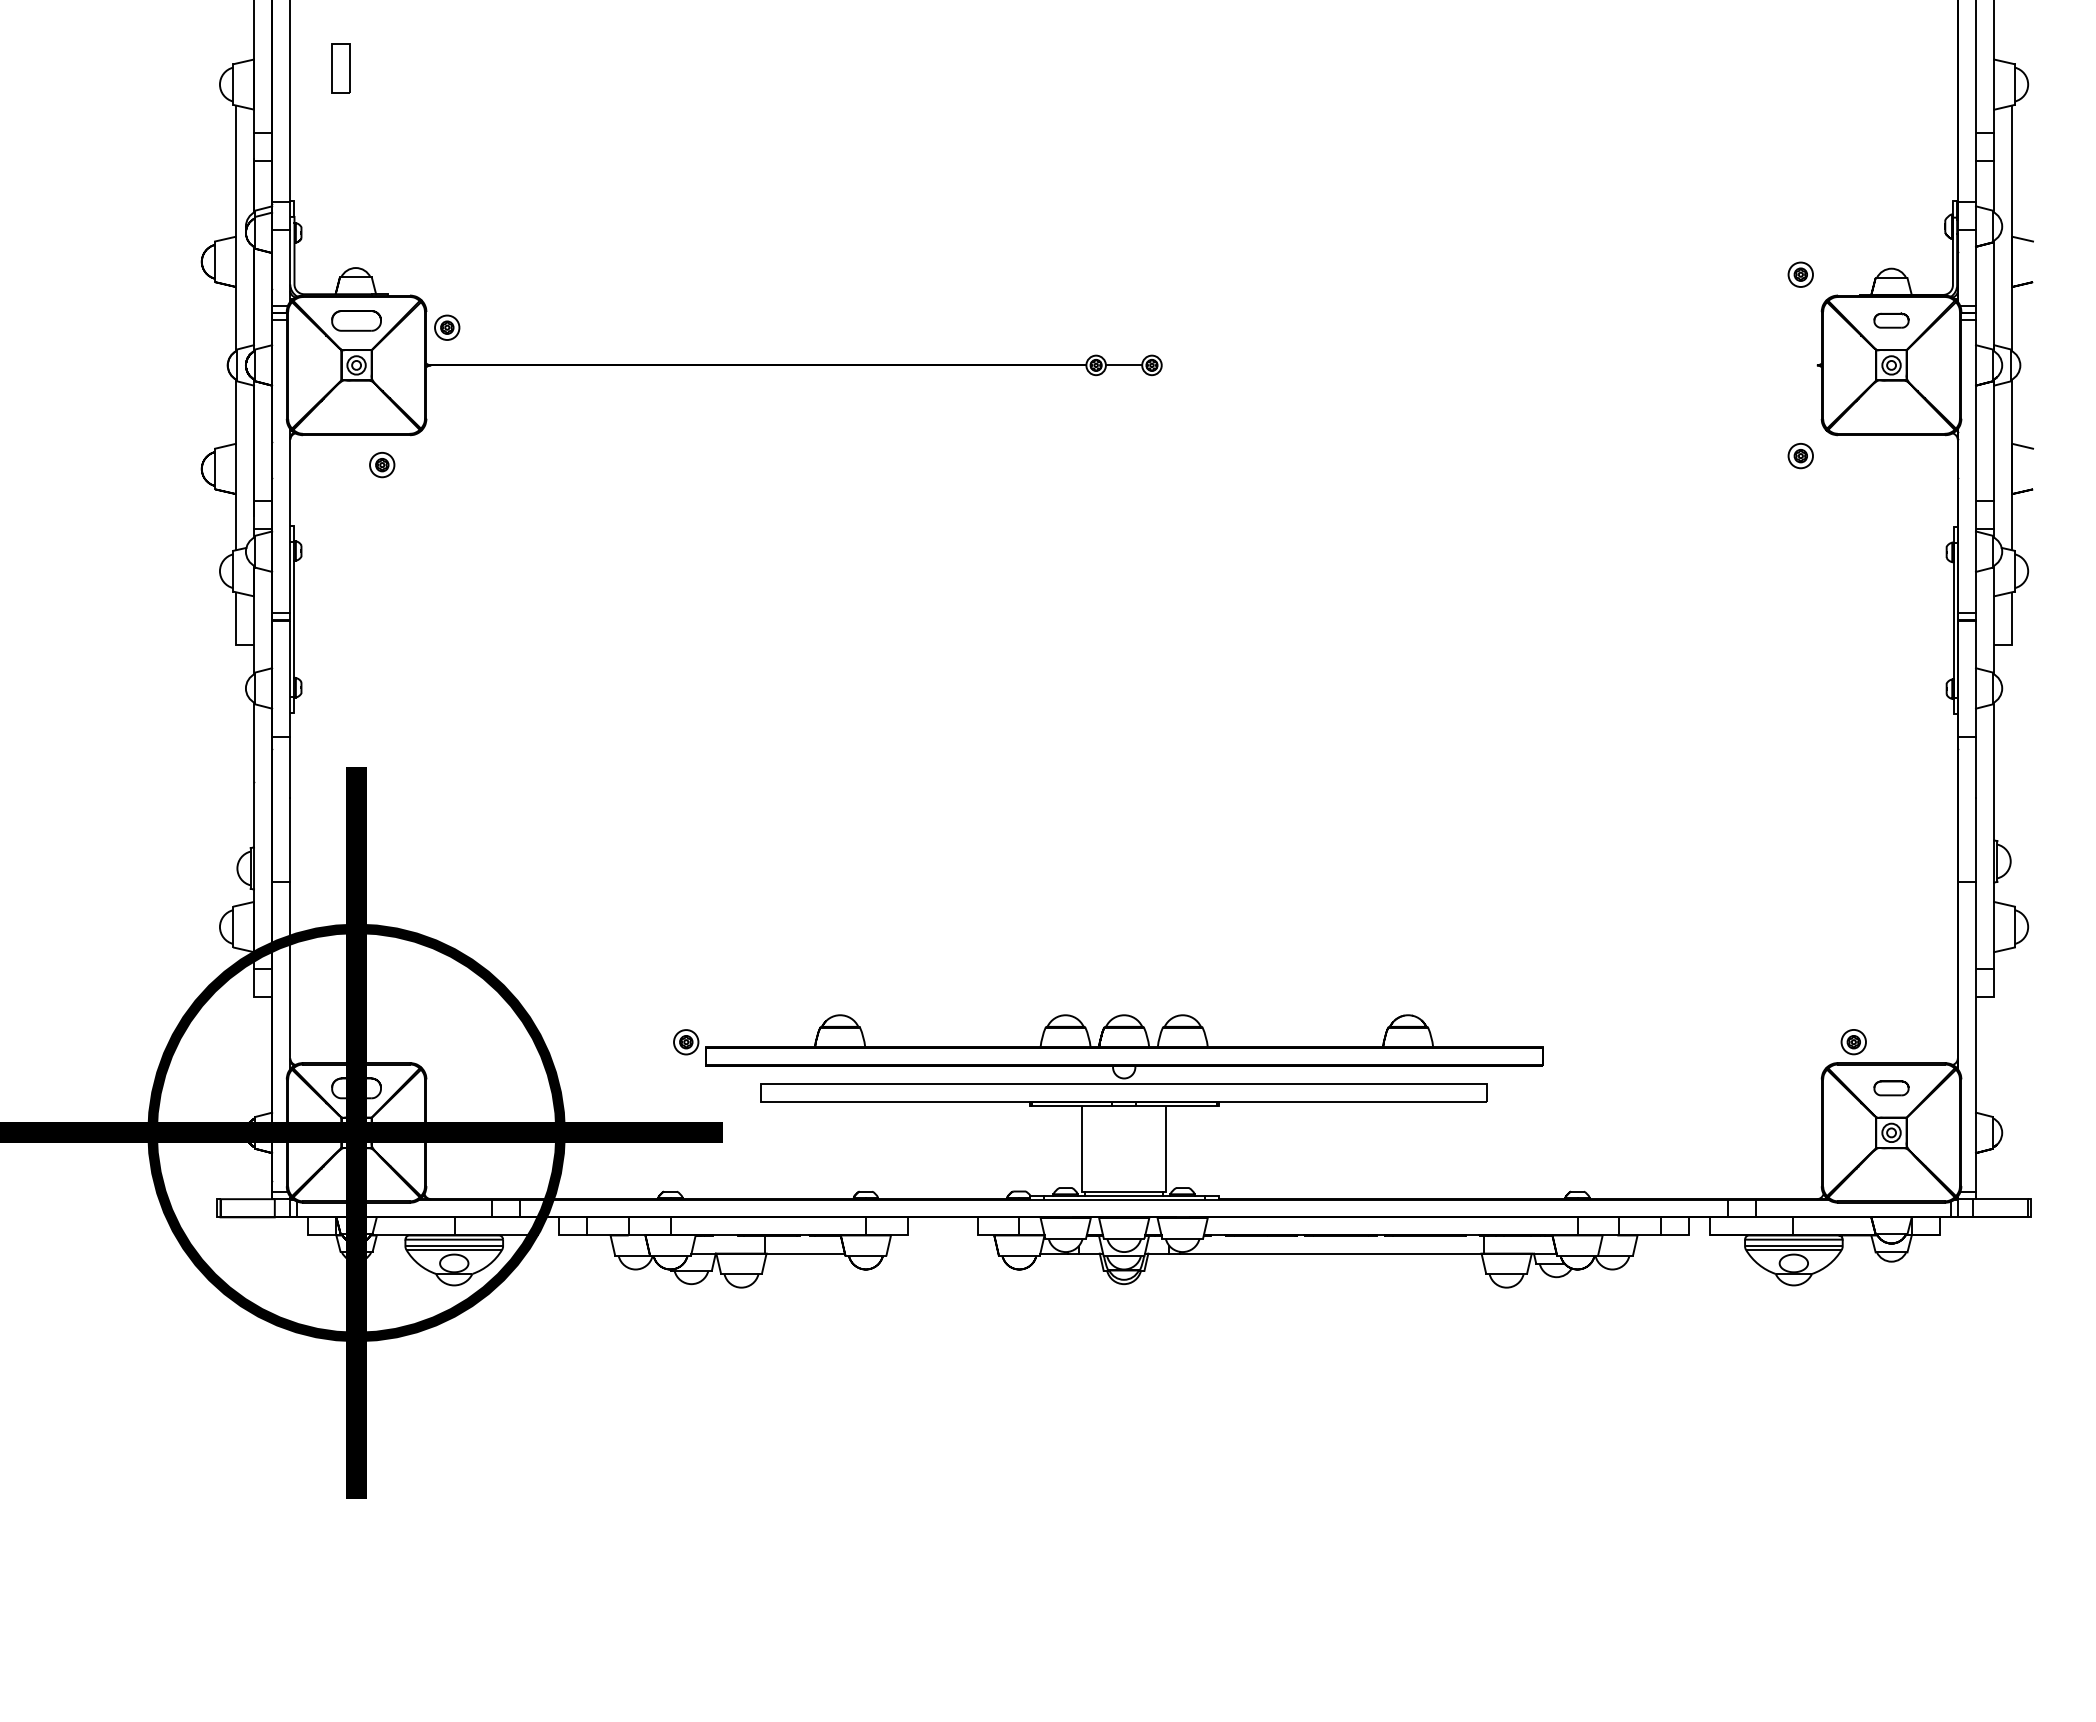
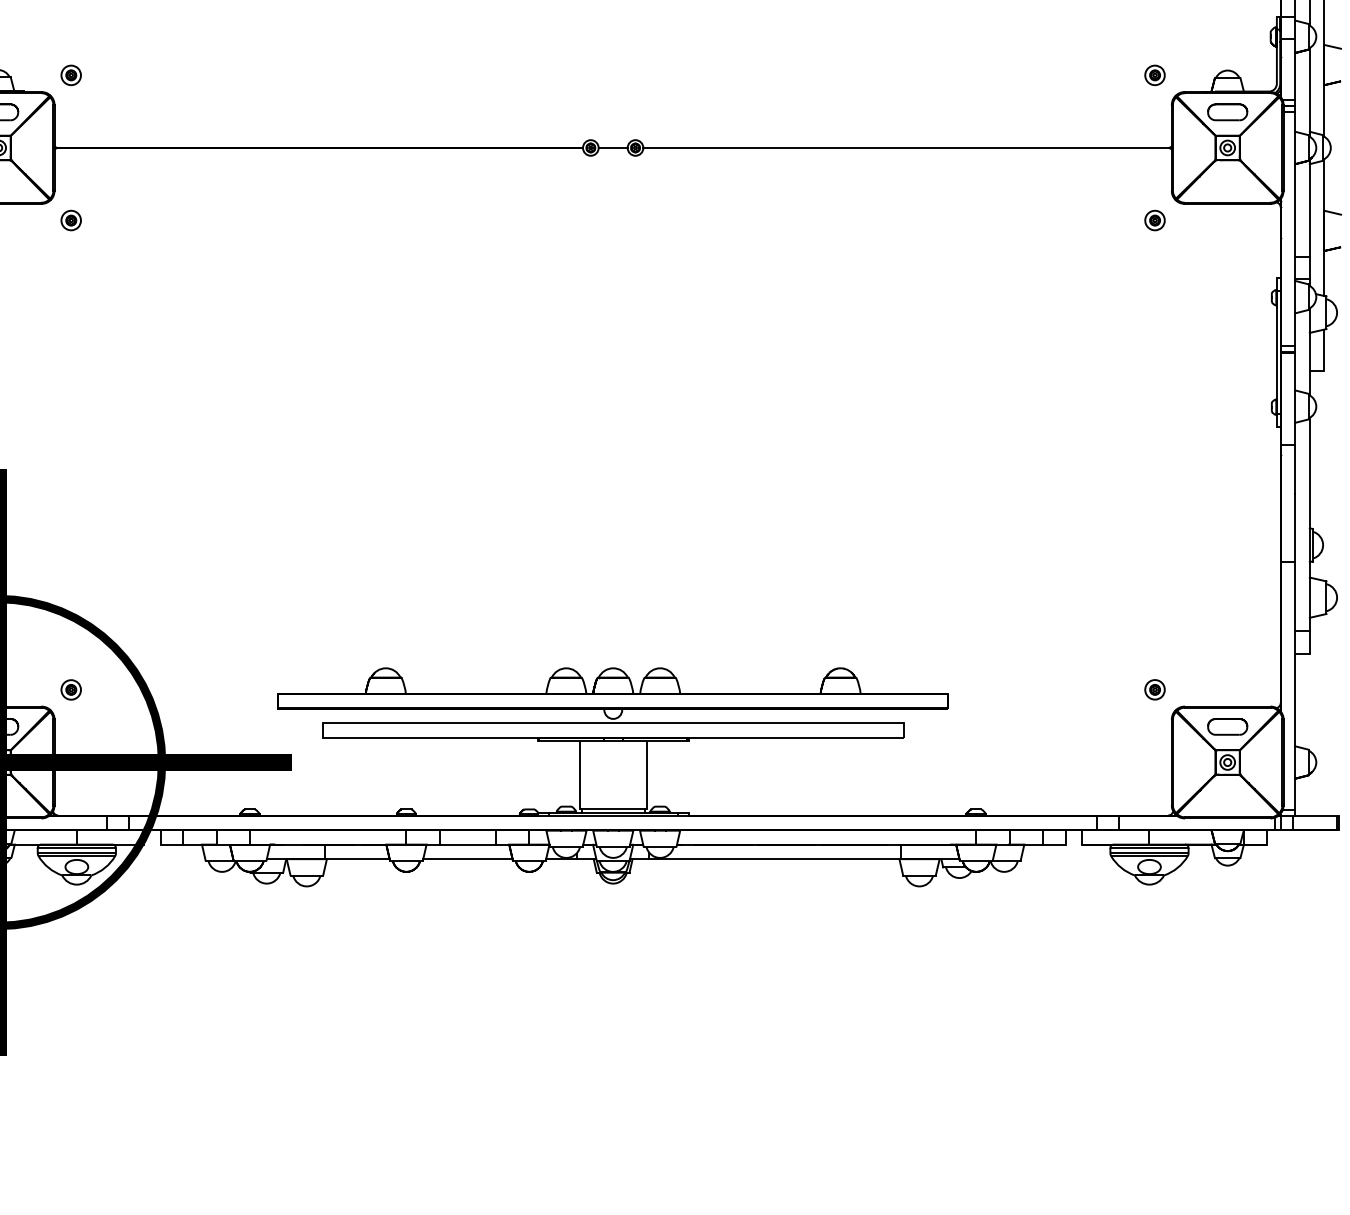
part: (1891, 320) -> (1227, 112), size x1.43
part: (447, 327) -> (71, 75), moved
line: (1488, 365) -> (904, 148), added
part: (382, 465) -> (71, 220), moved
part: (686, 1042) -> (71, 690), moved
part: (1853, 1042) -> (1154, 690), moved
part: (1891, 1088) -> (1227, 726), size x1.43
line: (942, 1235) -> (467, 844), added
line: (942, 1253) -> (467, 859), added

